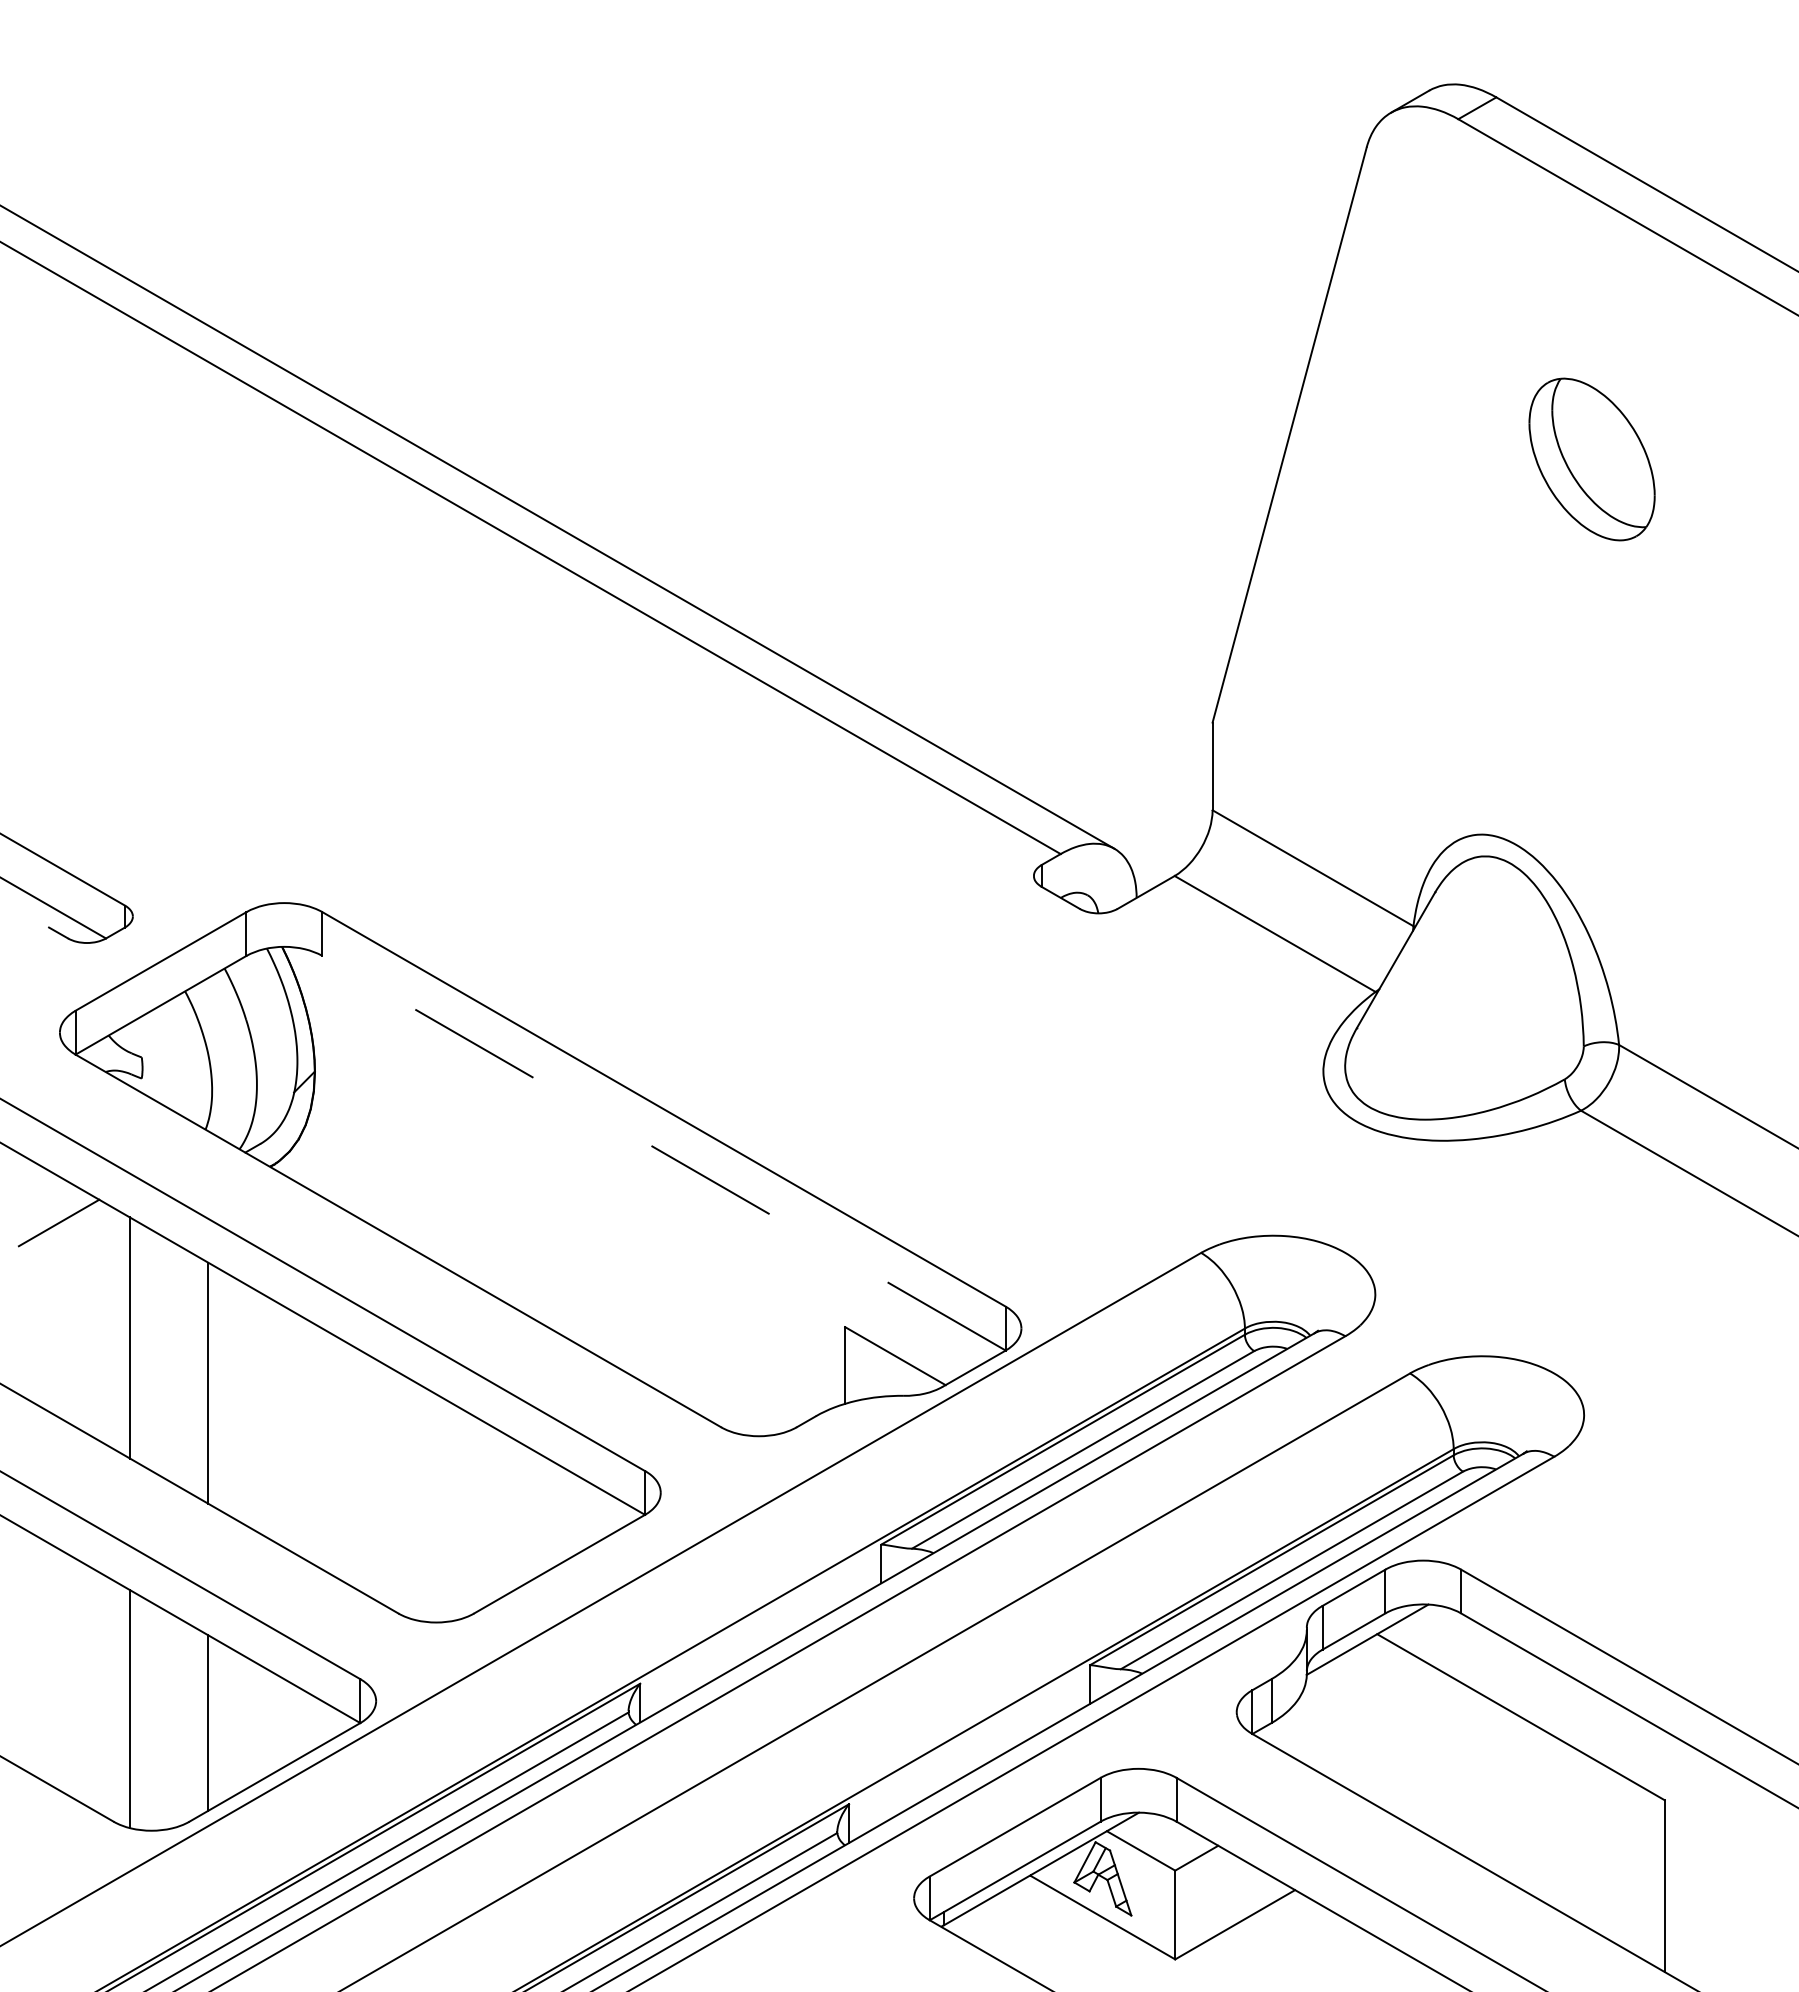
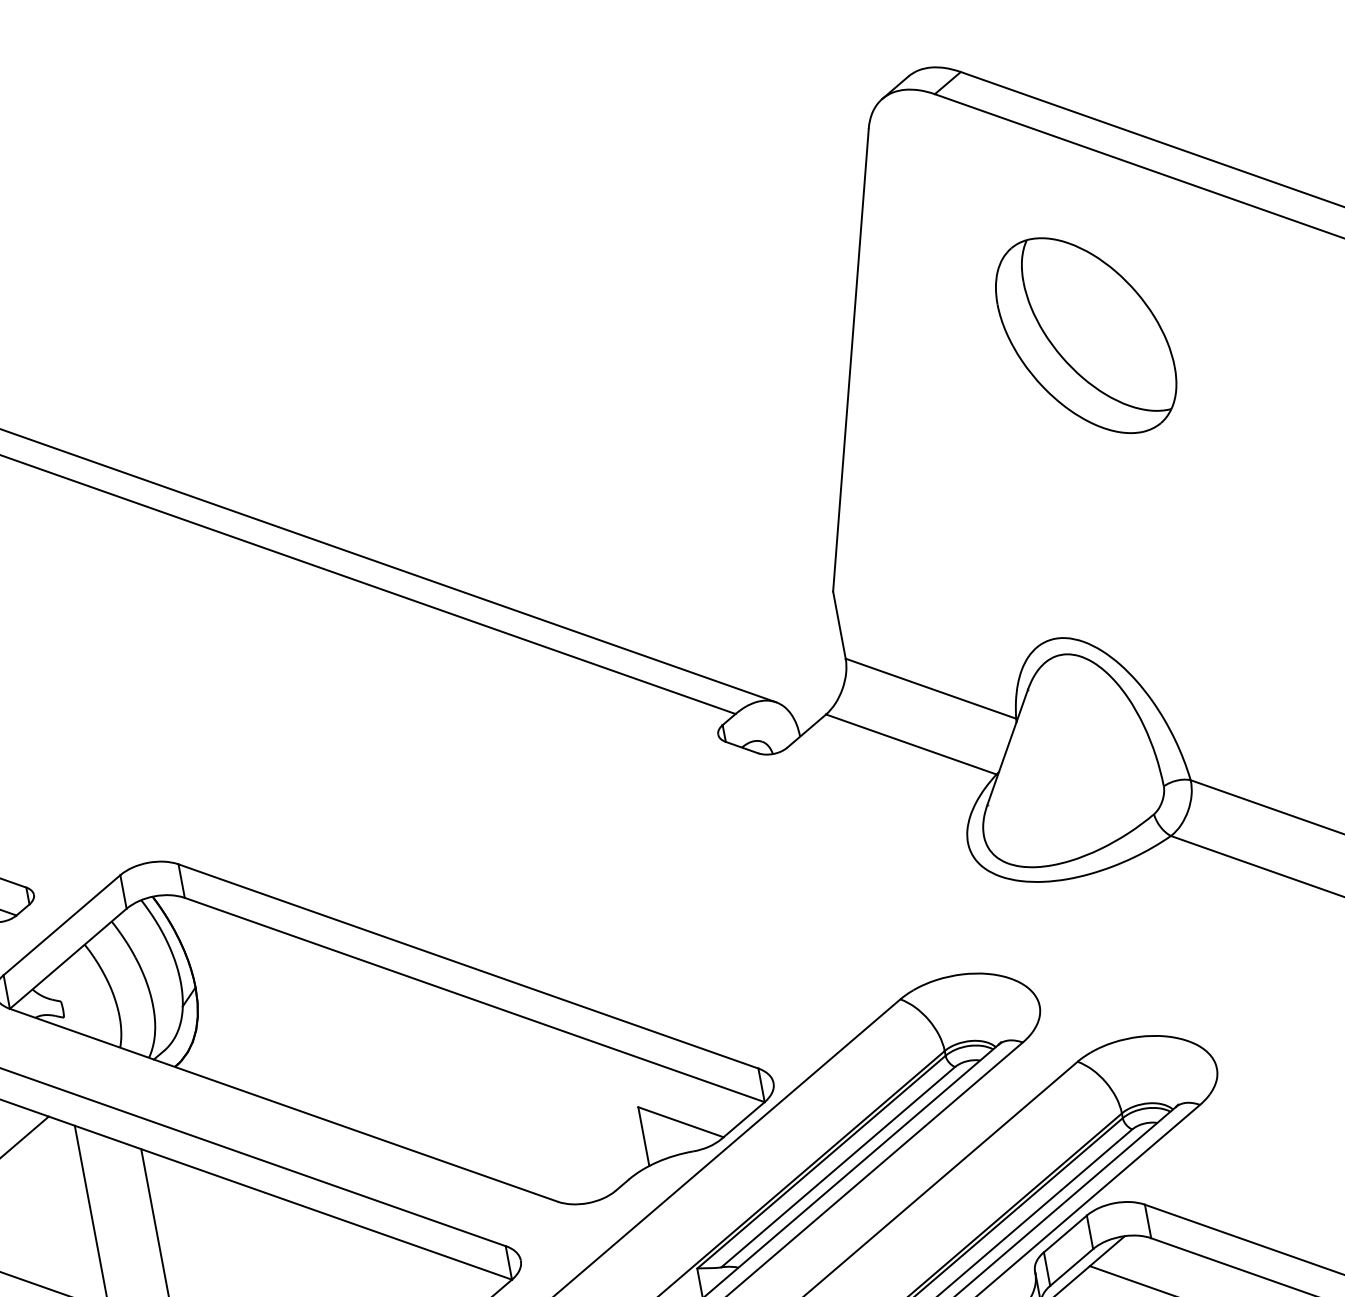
part: (1591, 459) -> (1085, 335), size x1.67
line: (664, 1153) -> (475, 1000), dashed -> solid

